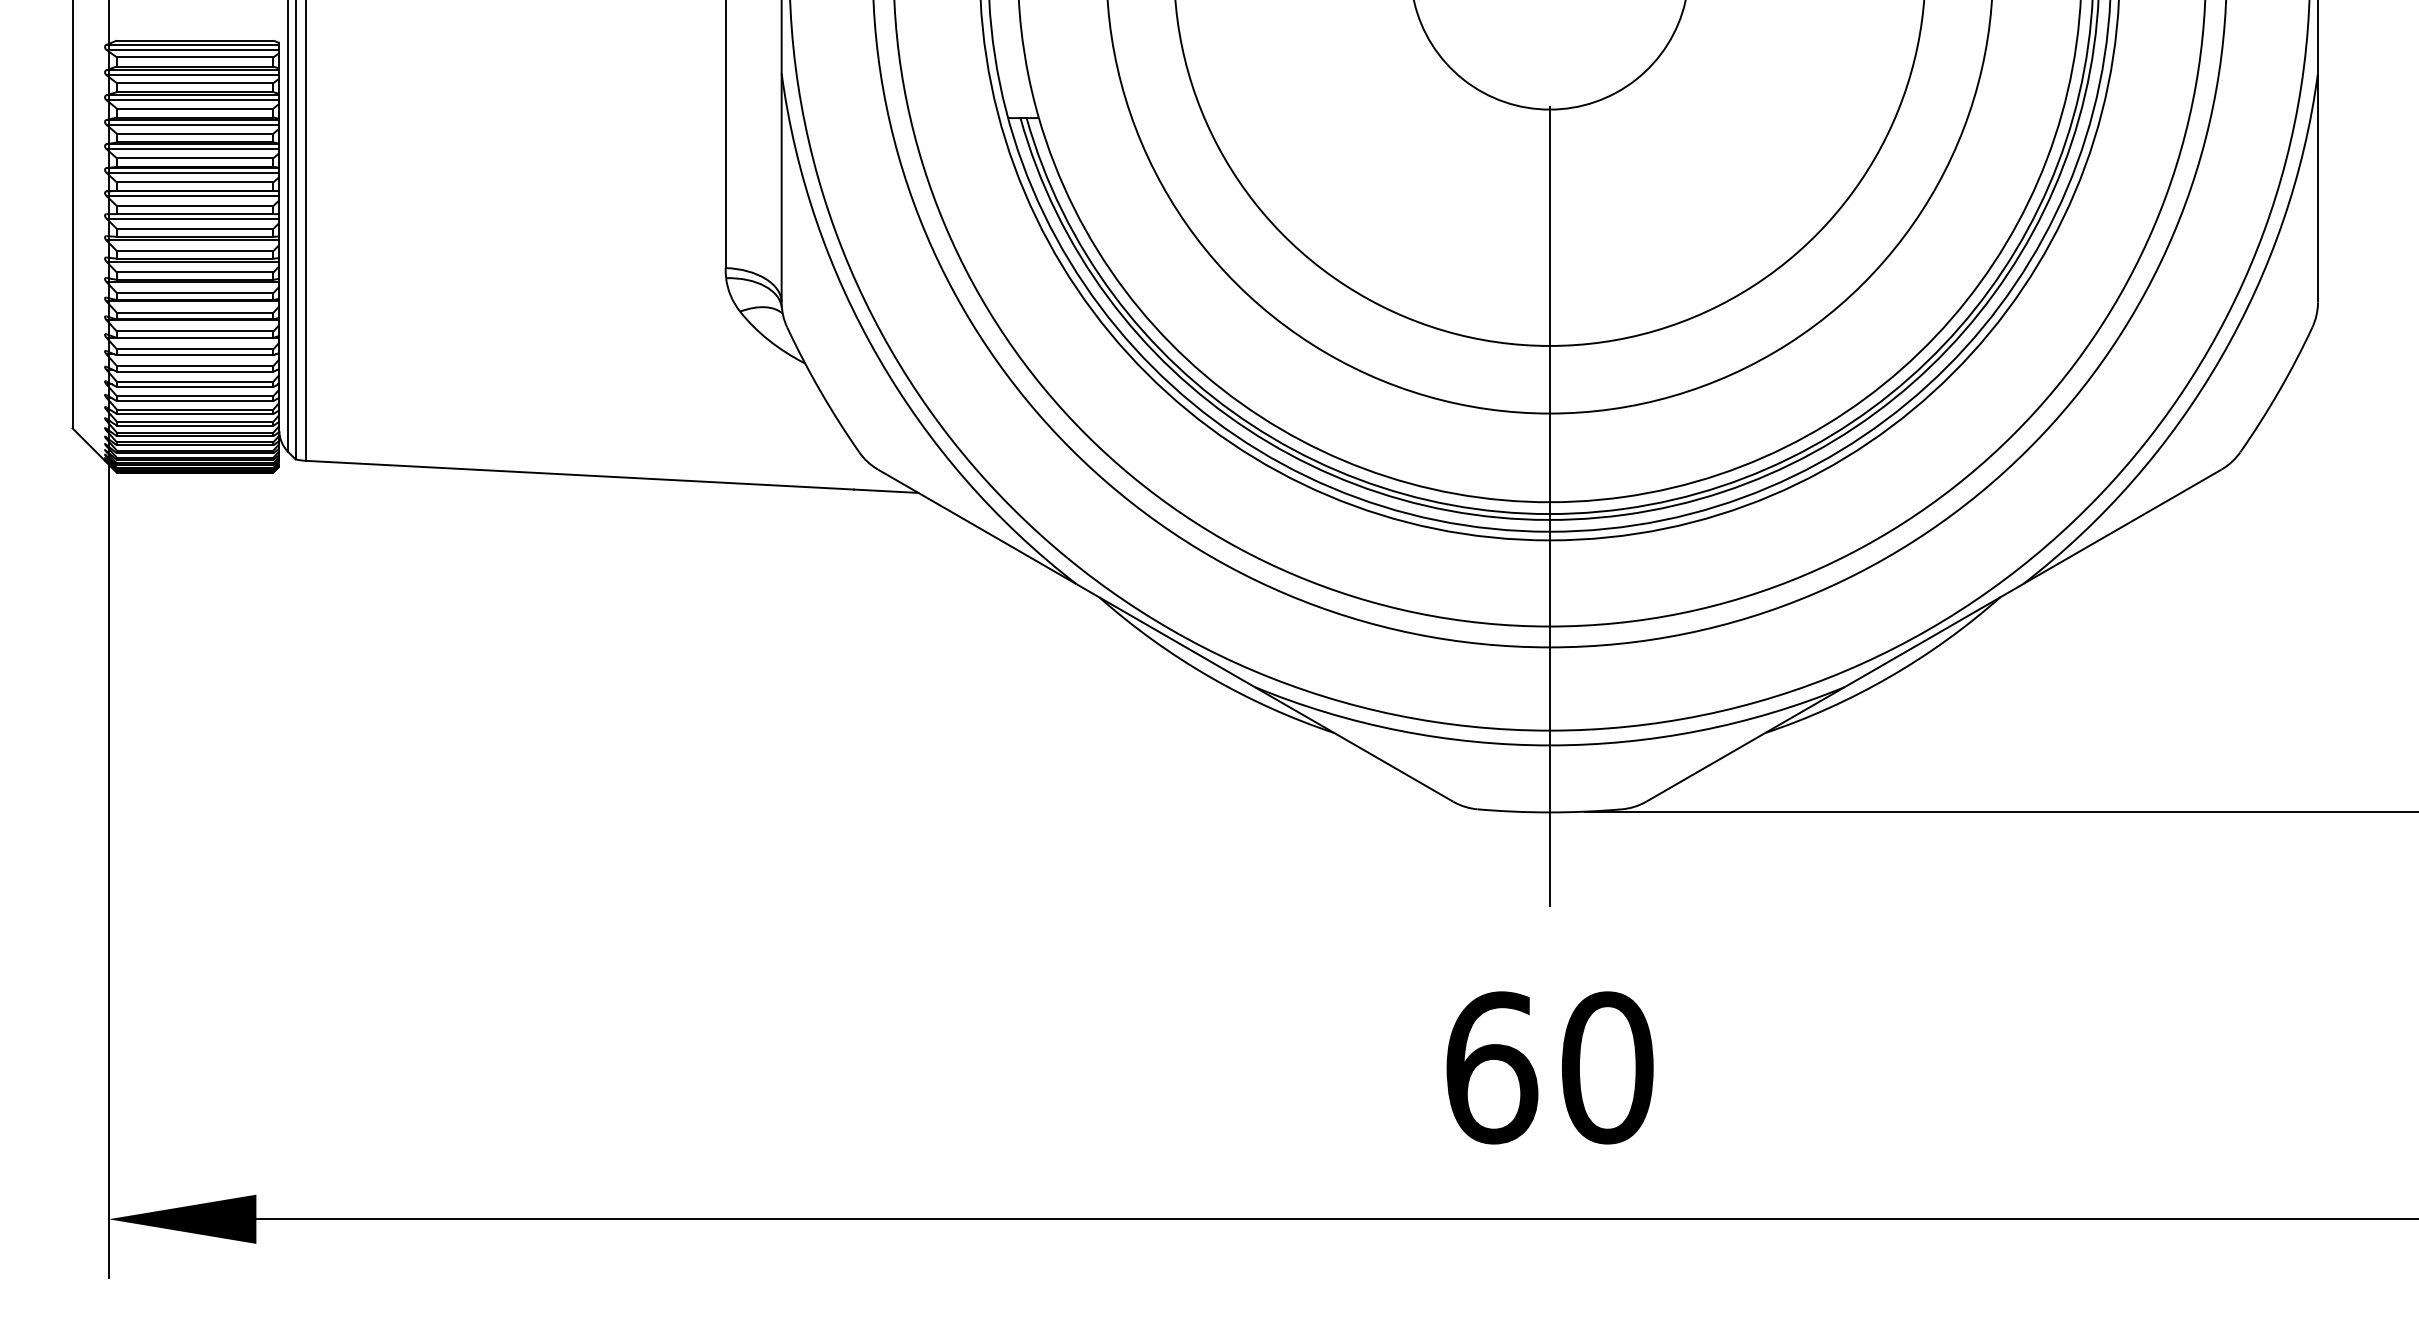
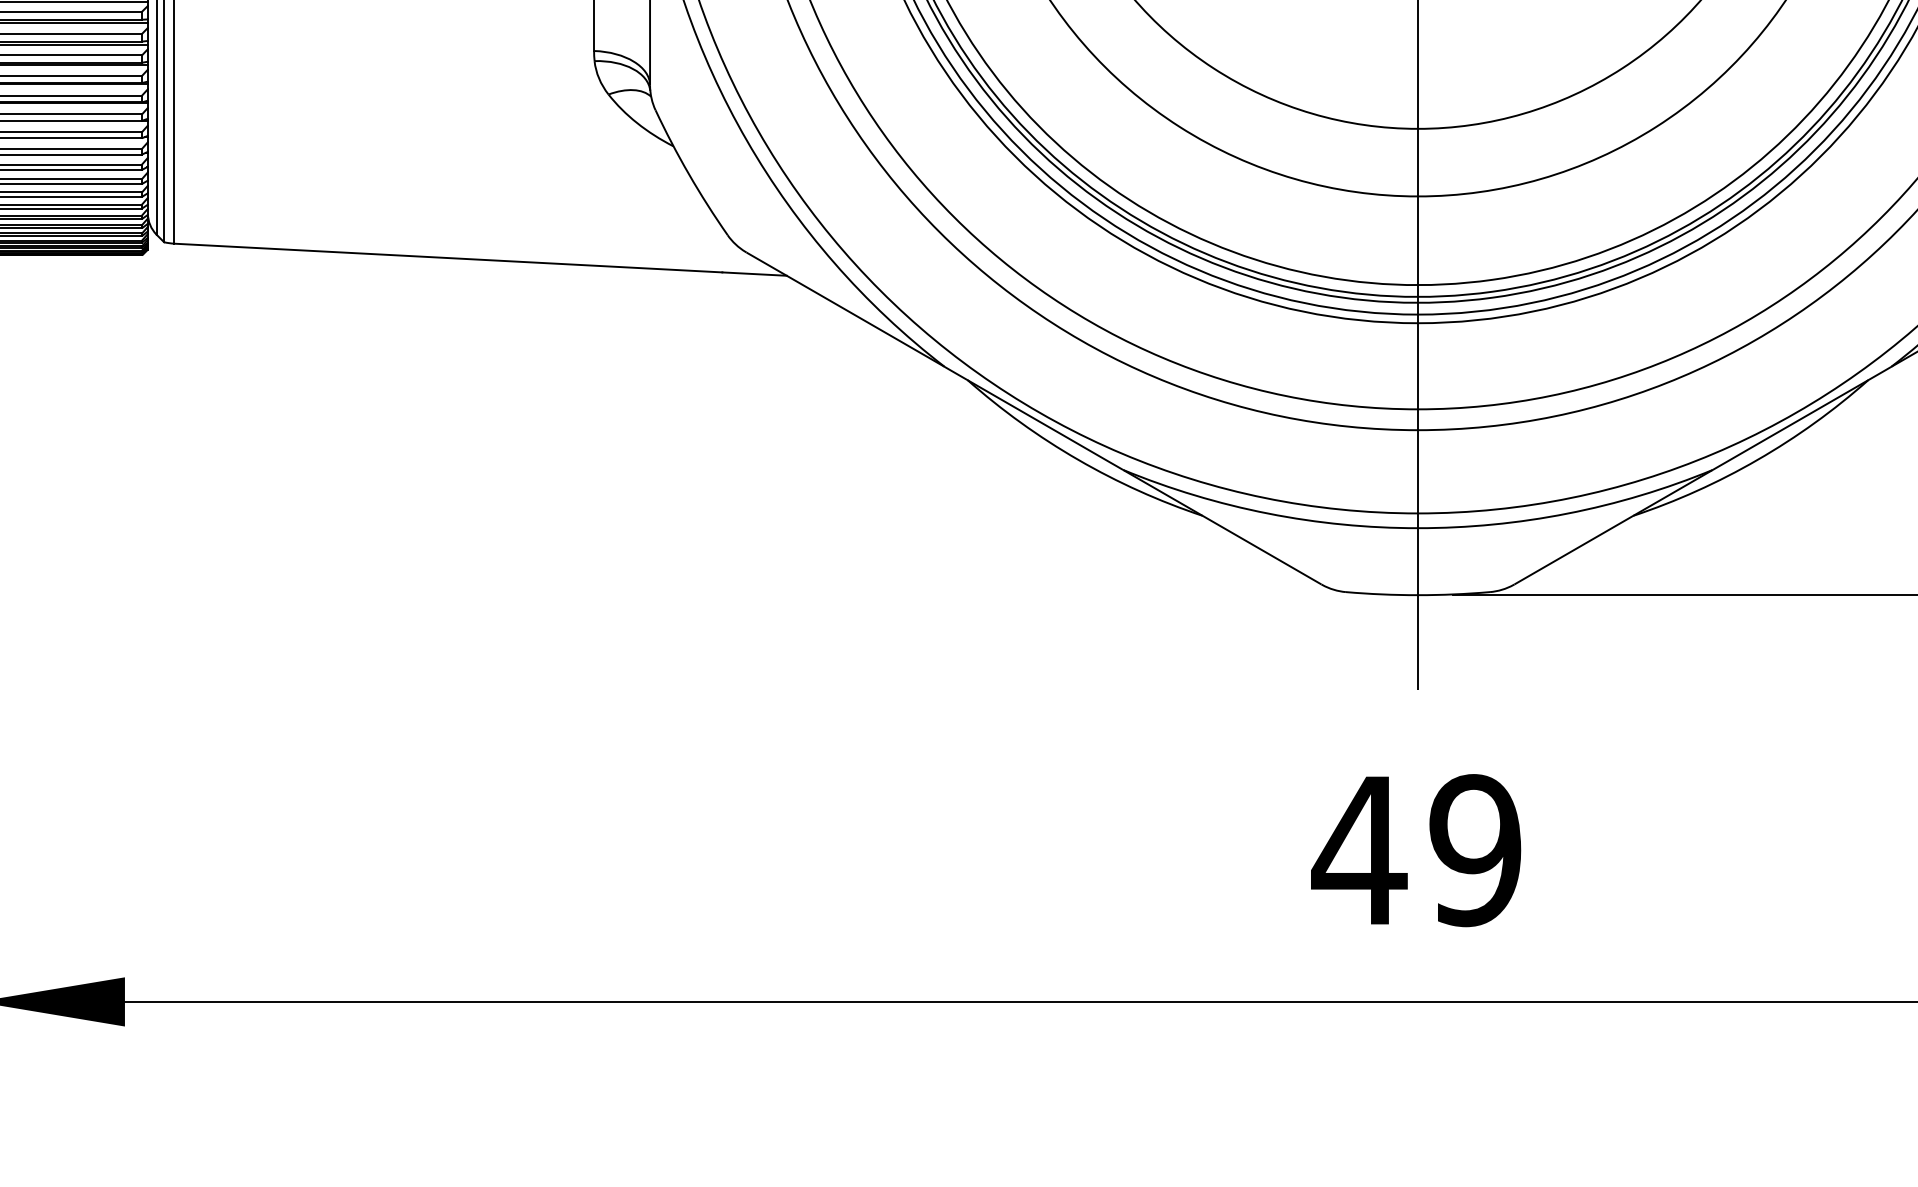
text: (1547, 1067) -> (1415, 850), 60 -> 49

